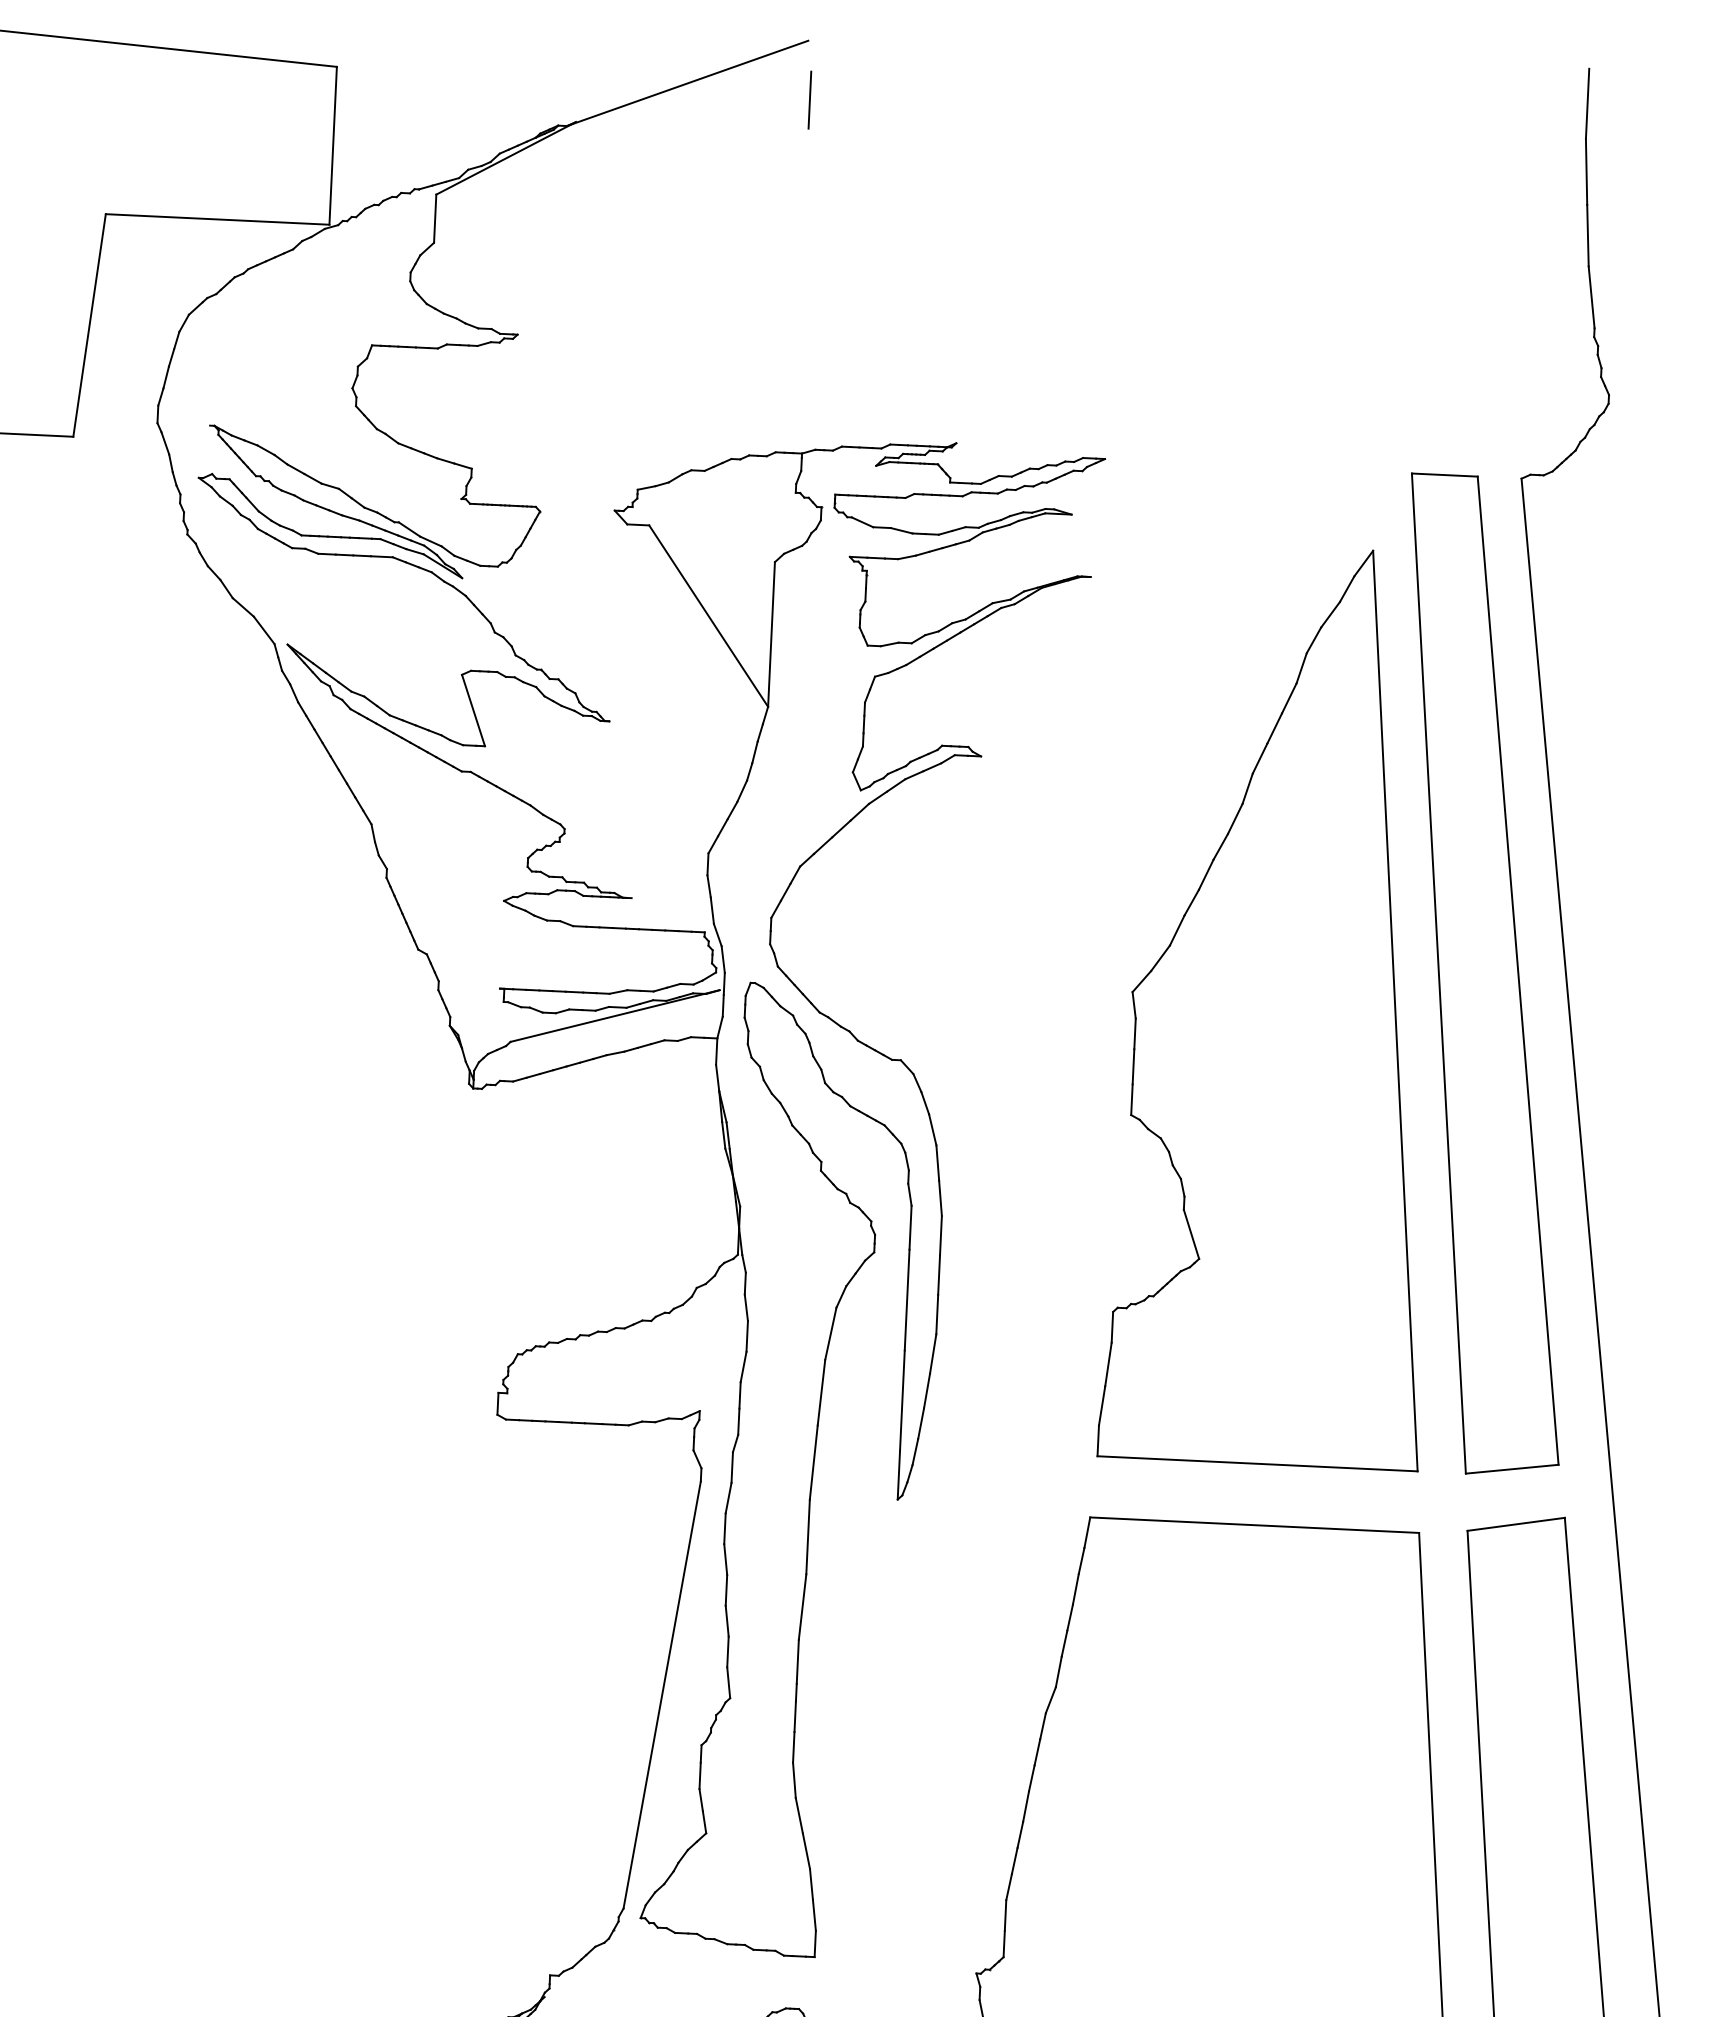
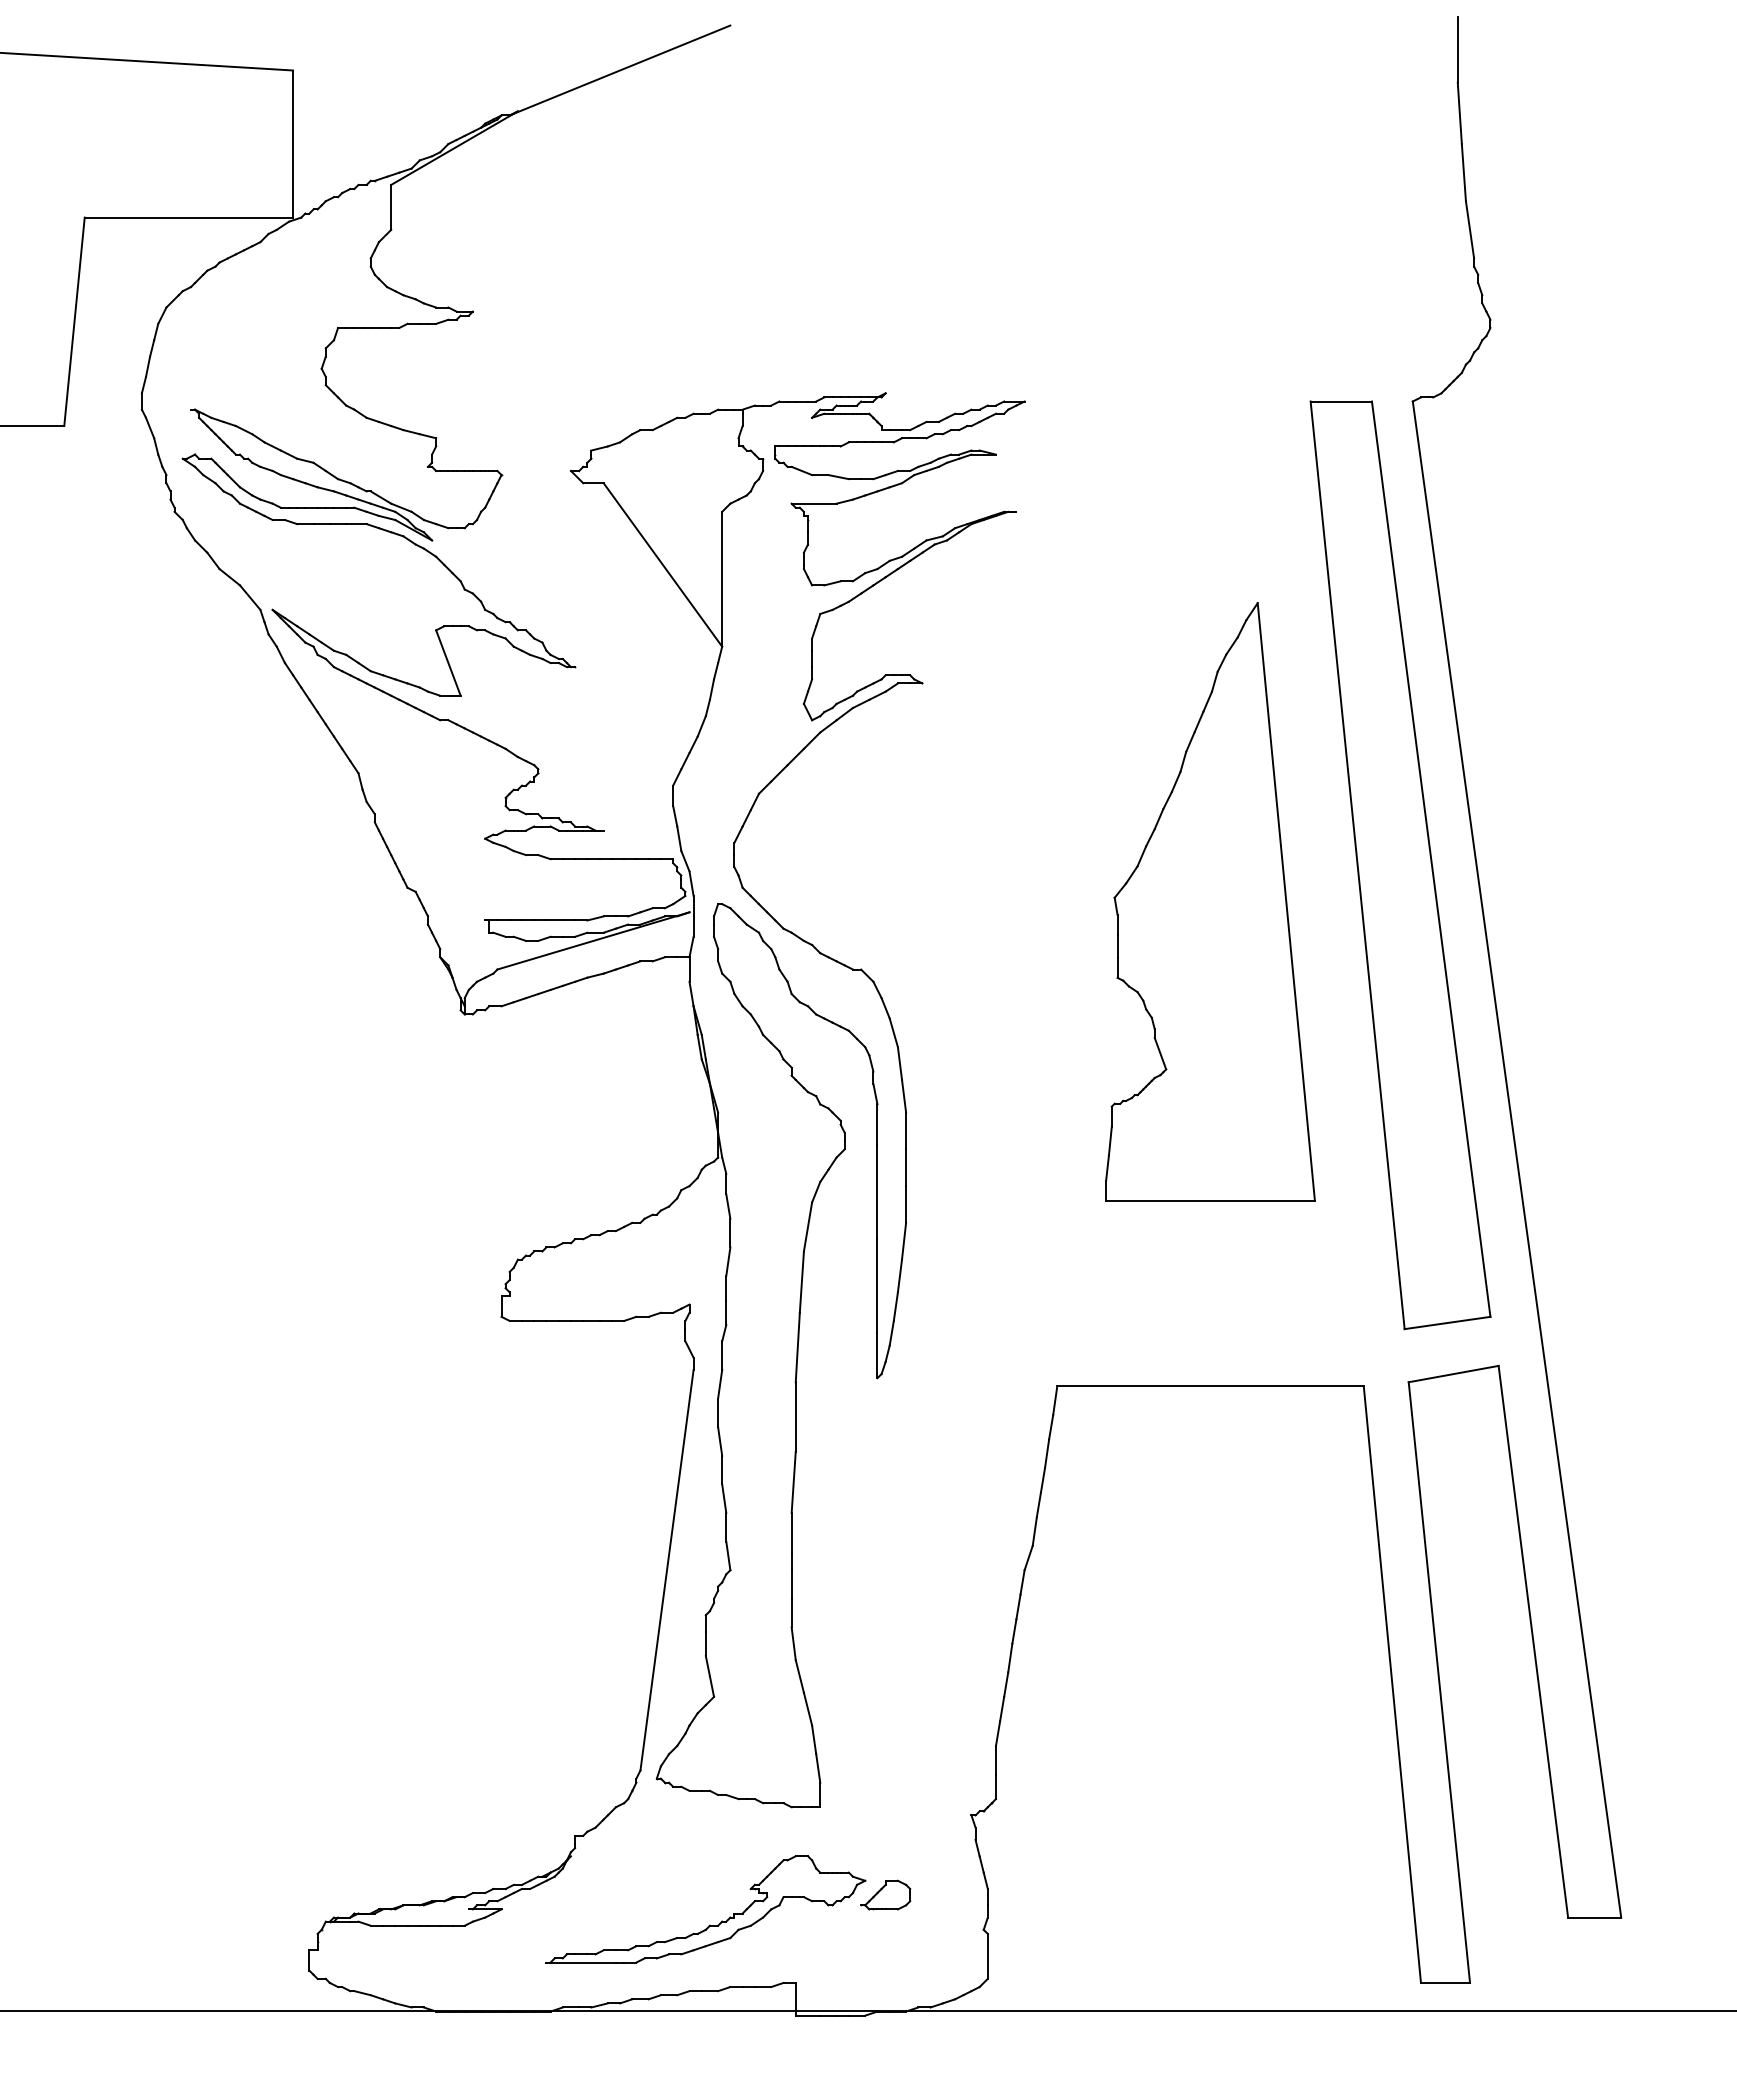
line: (809, 99) -> (734, 80), removed
part: (1279, 1004) -> (1210, 901), size x0.7

